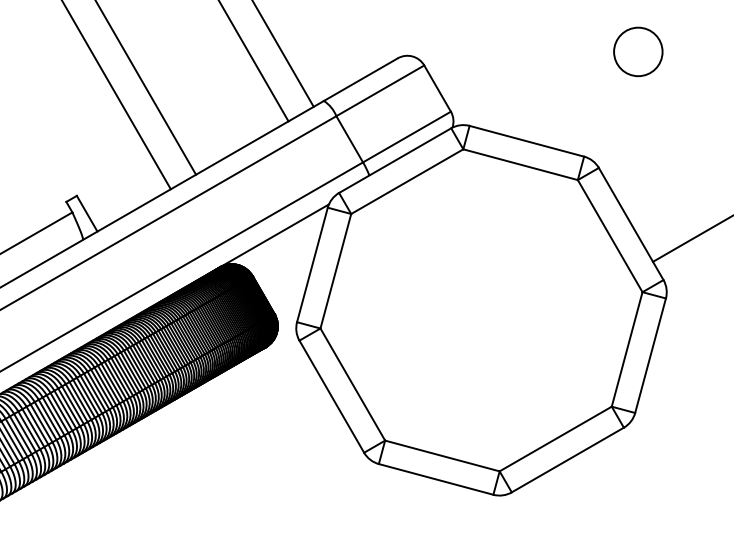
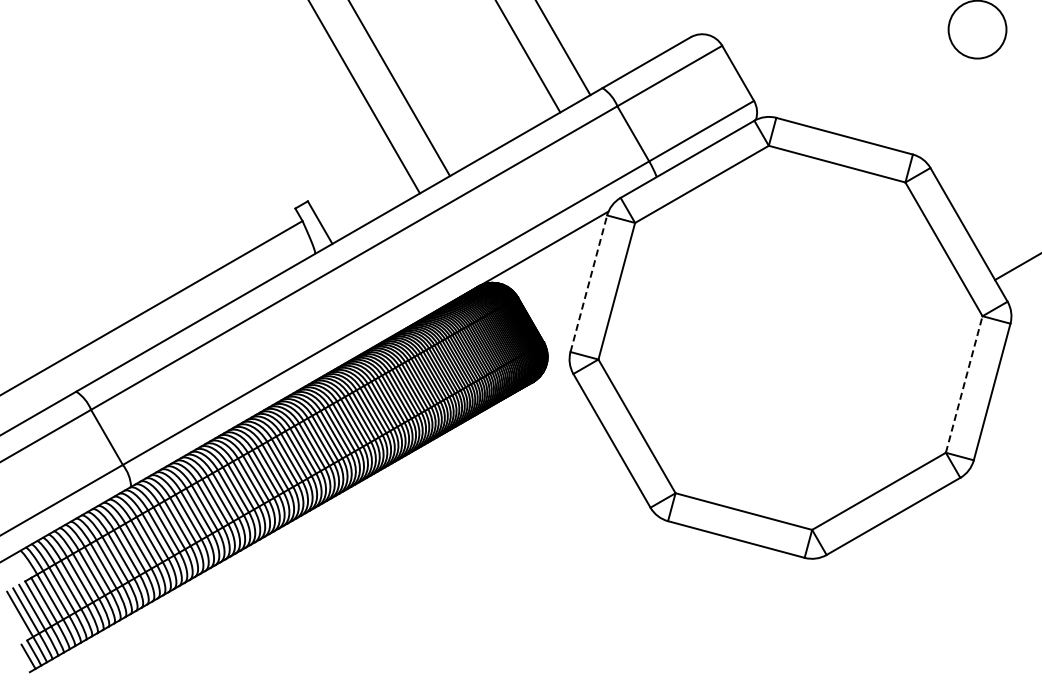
line: (312, 264) -> (588, 283), solid -> dashed
line: (627, 349) -> (964, 384), solid -> dashed

